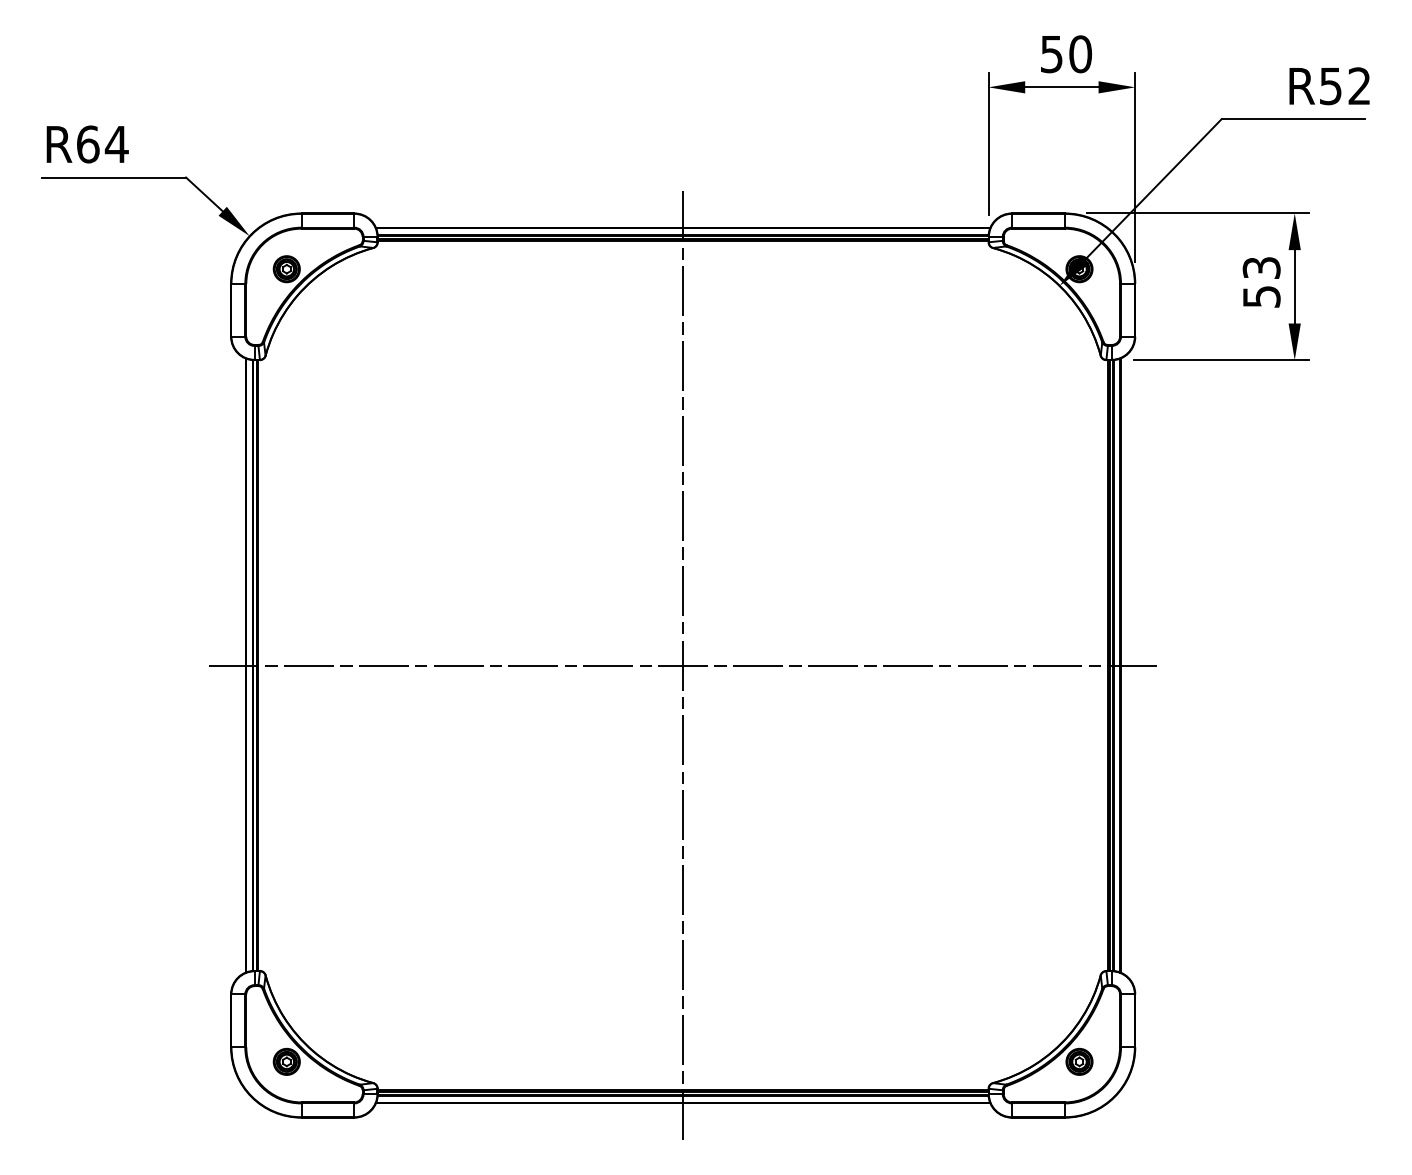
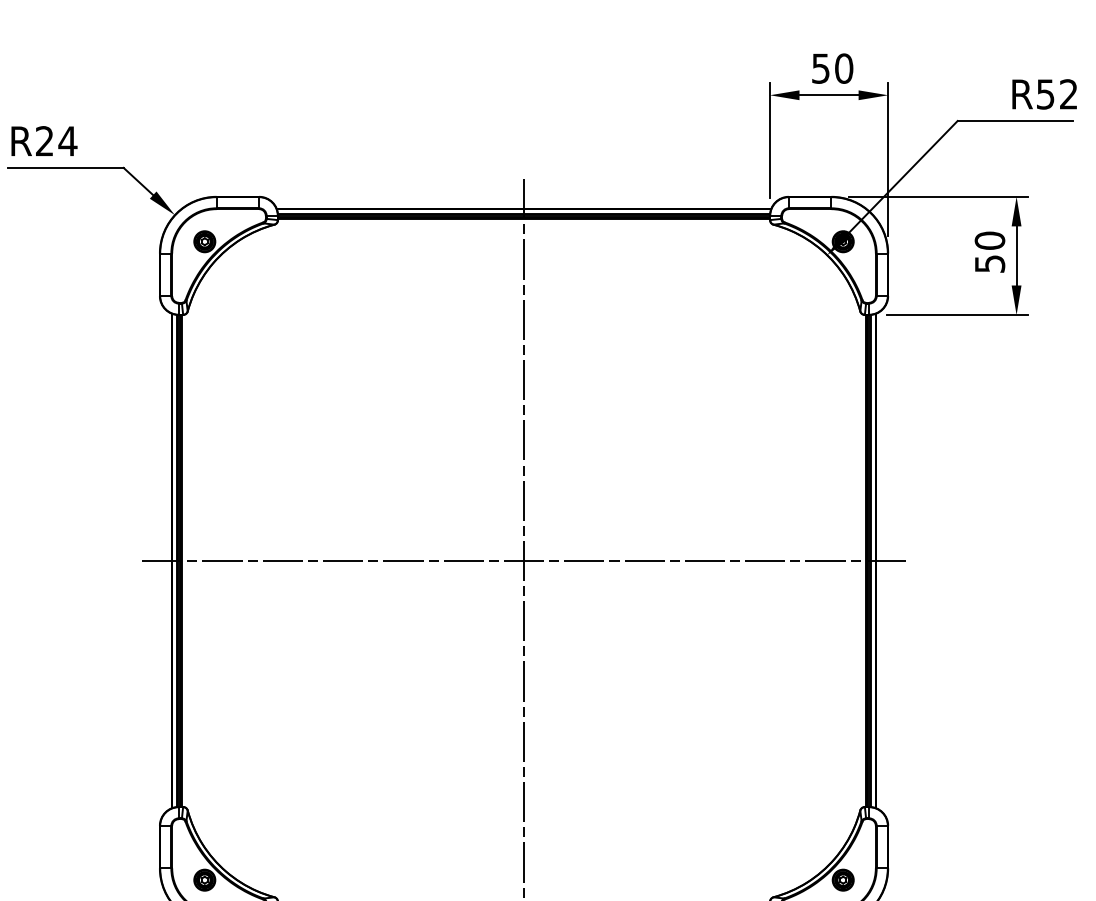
text: (88, 144) -> (45, 141), R64 -> R24
text: (1261, 267) -> (989, 240), 53 -> 50

